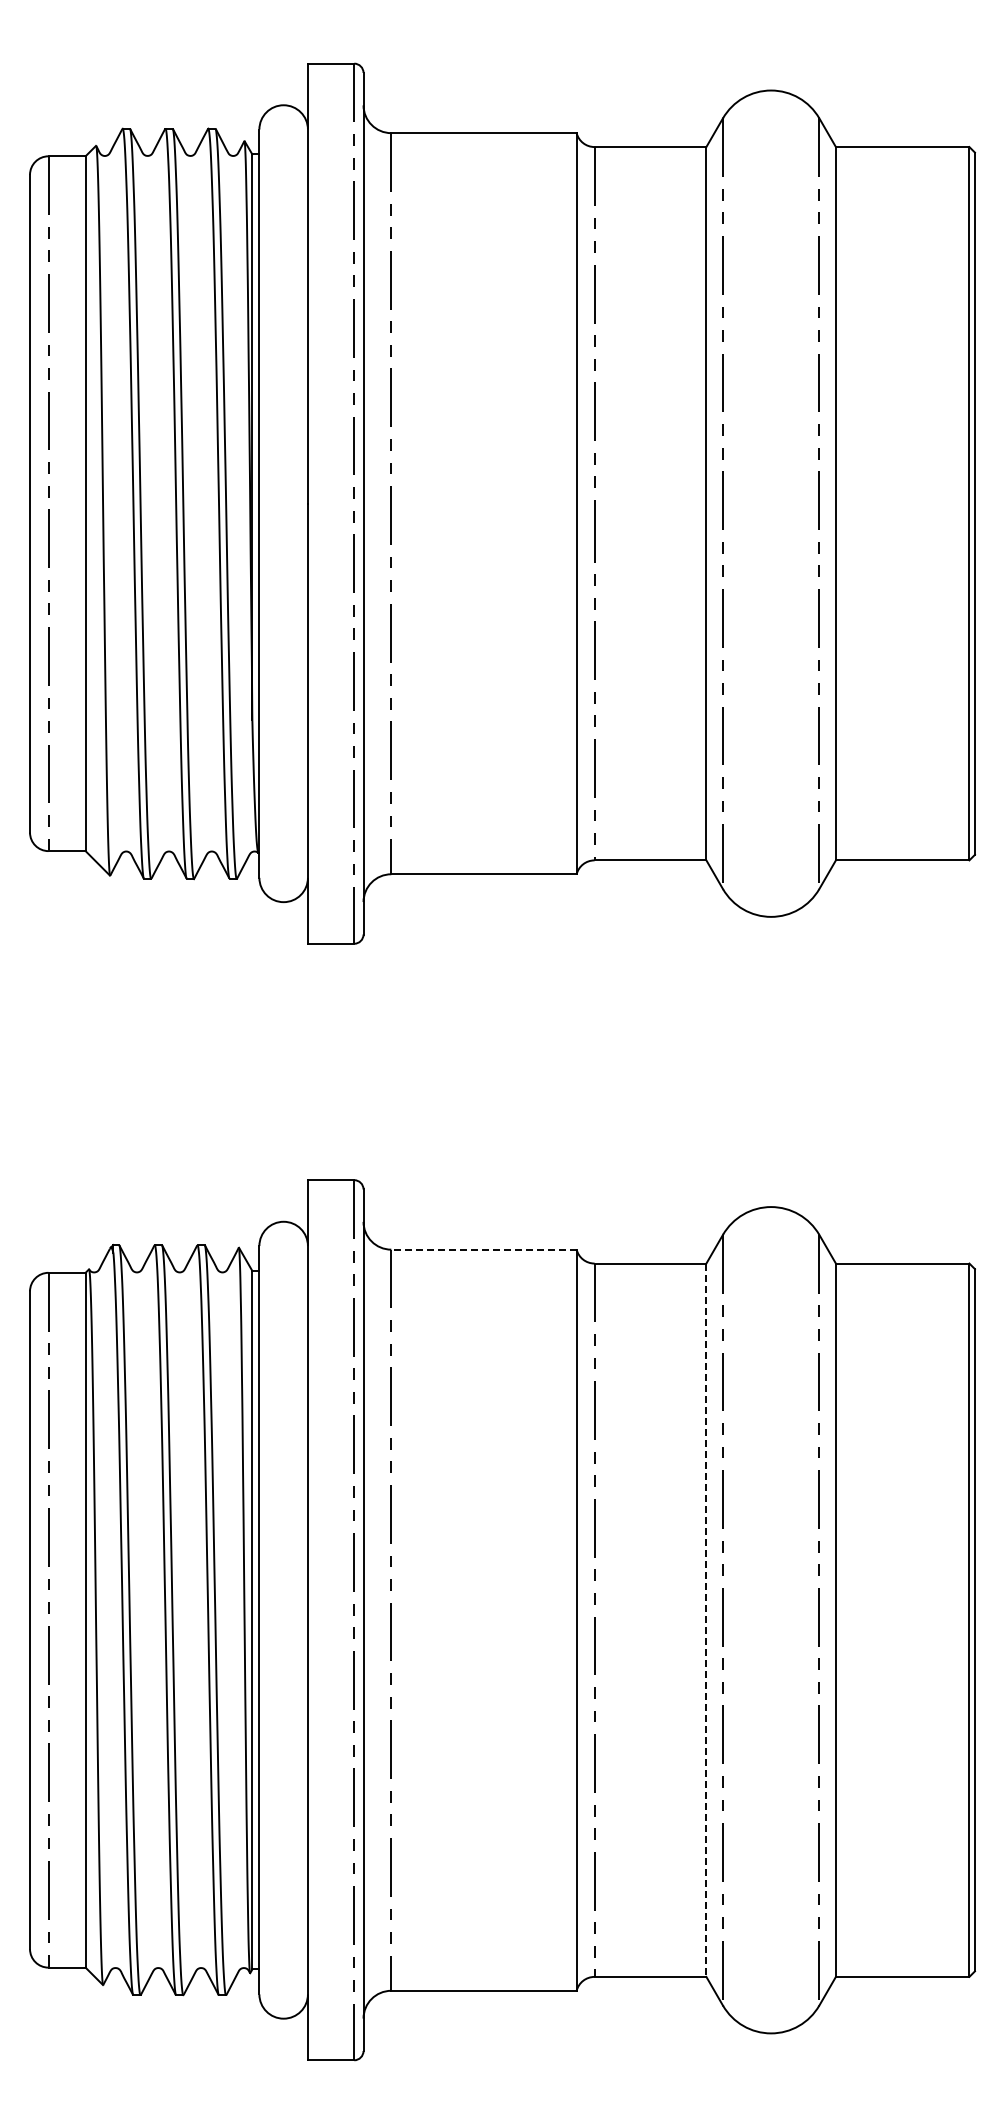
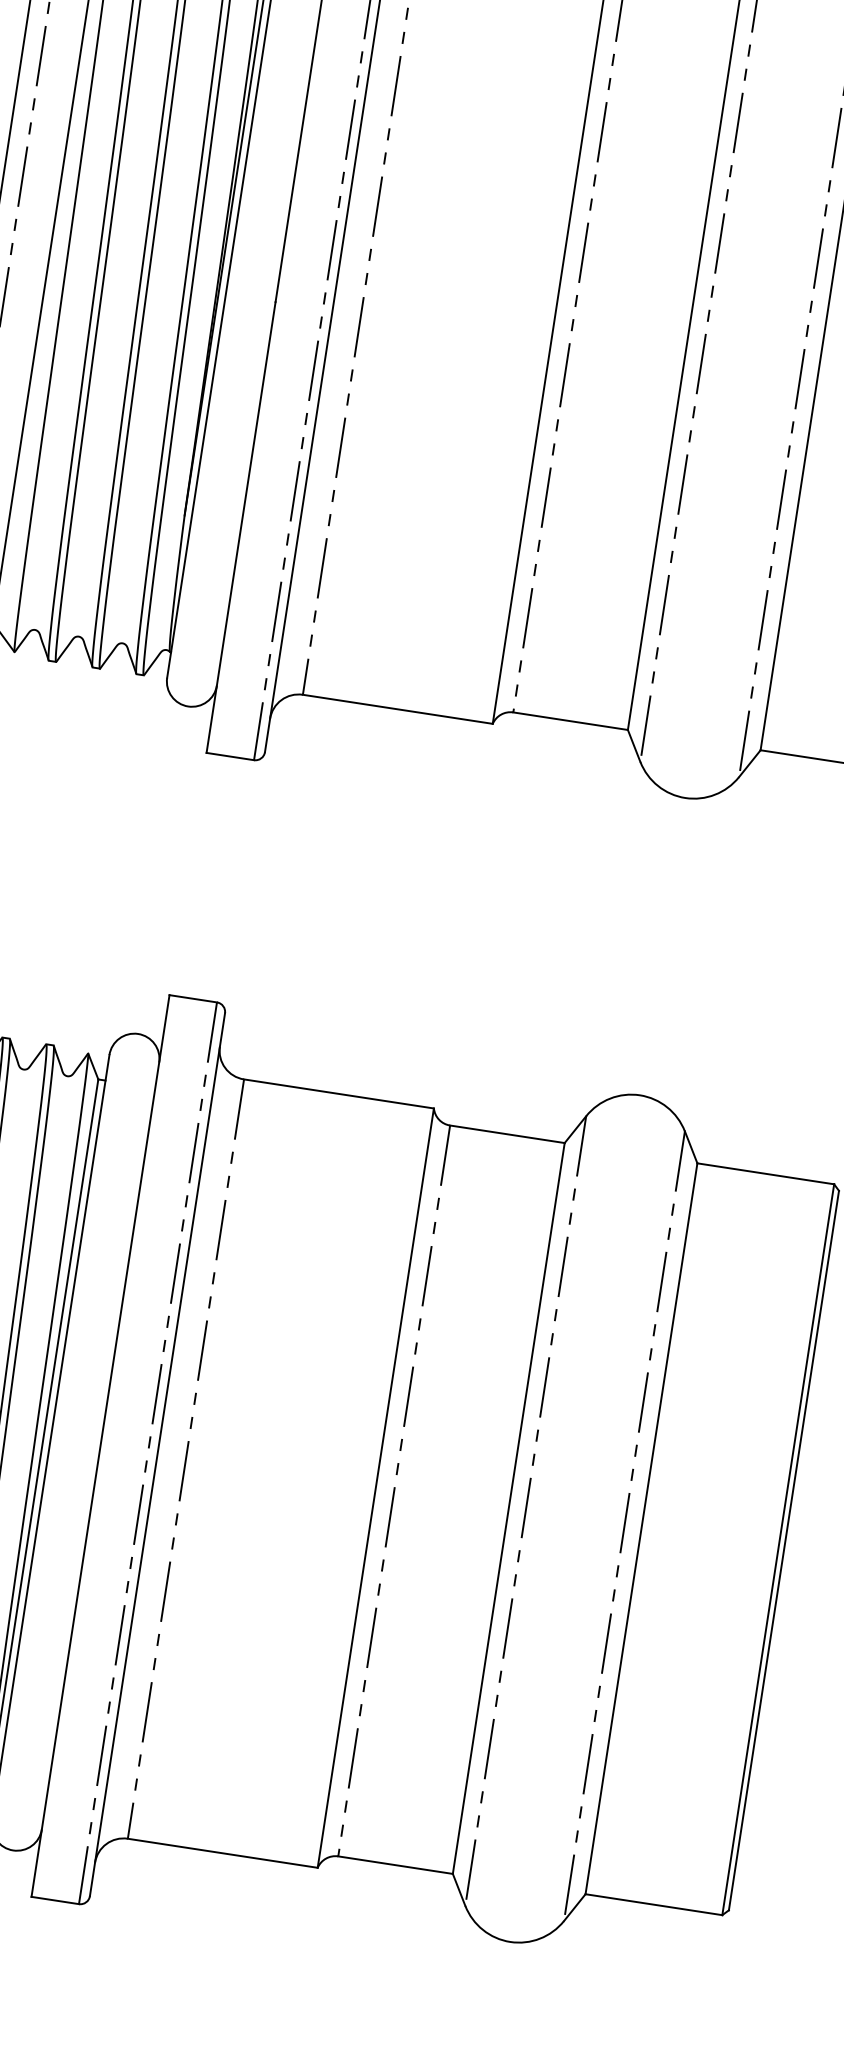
line: (483, 1249) -> (338, 1093), dashed -> solid
line: (706, 1620) -> (508, 1508), dashed -> solid

